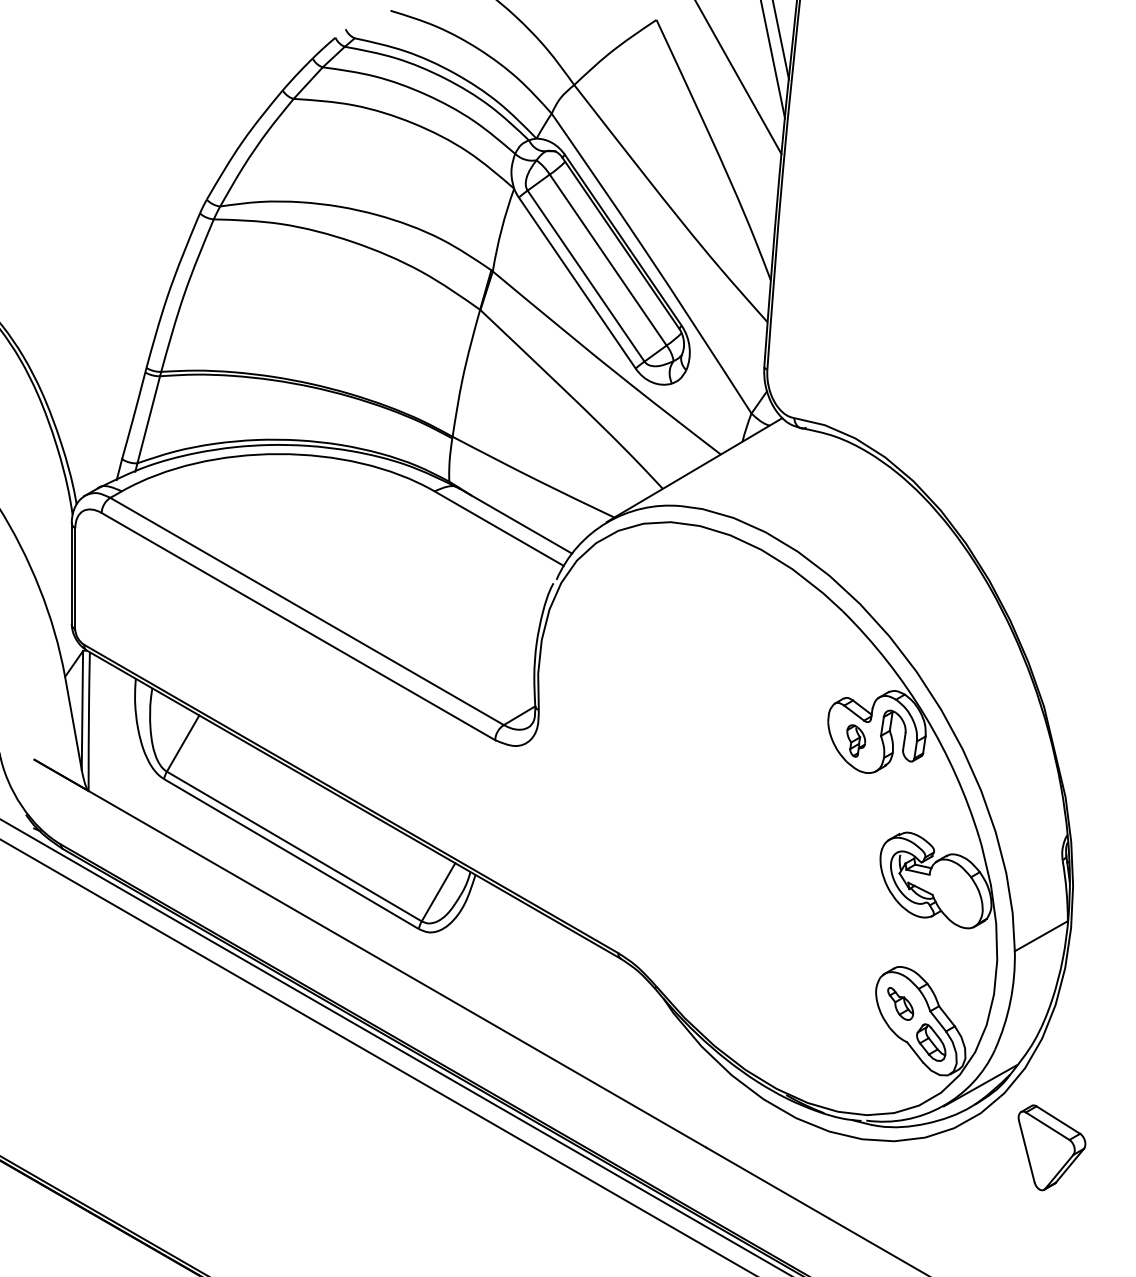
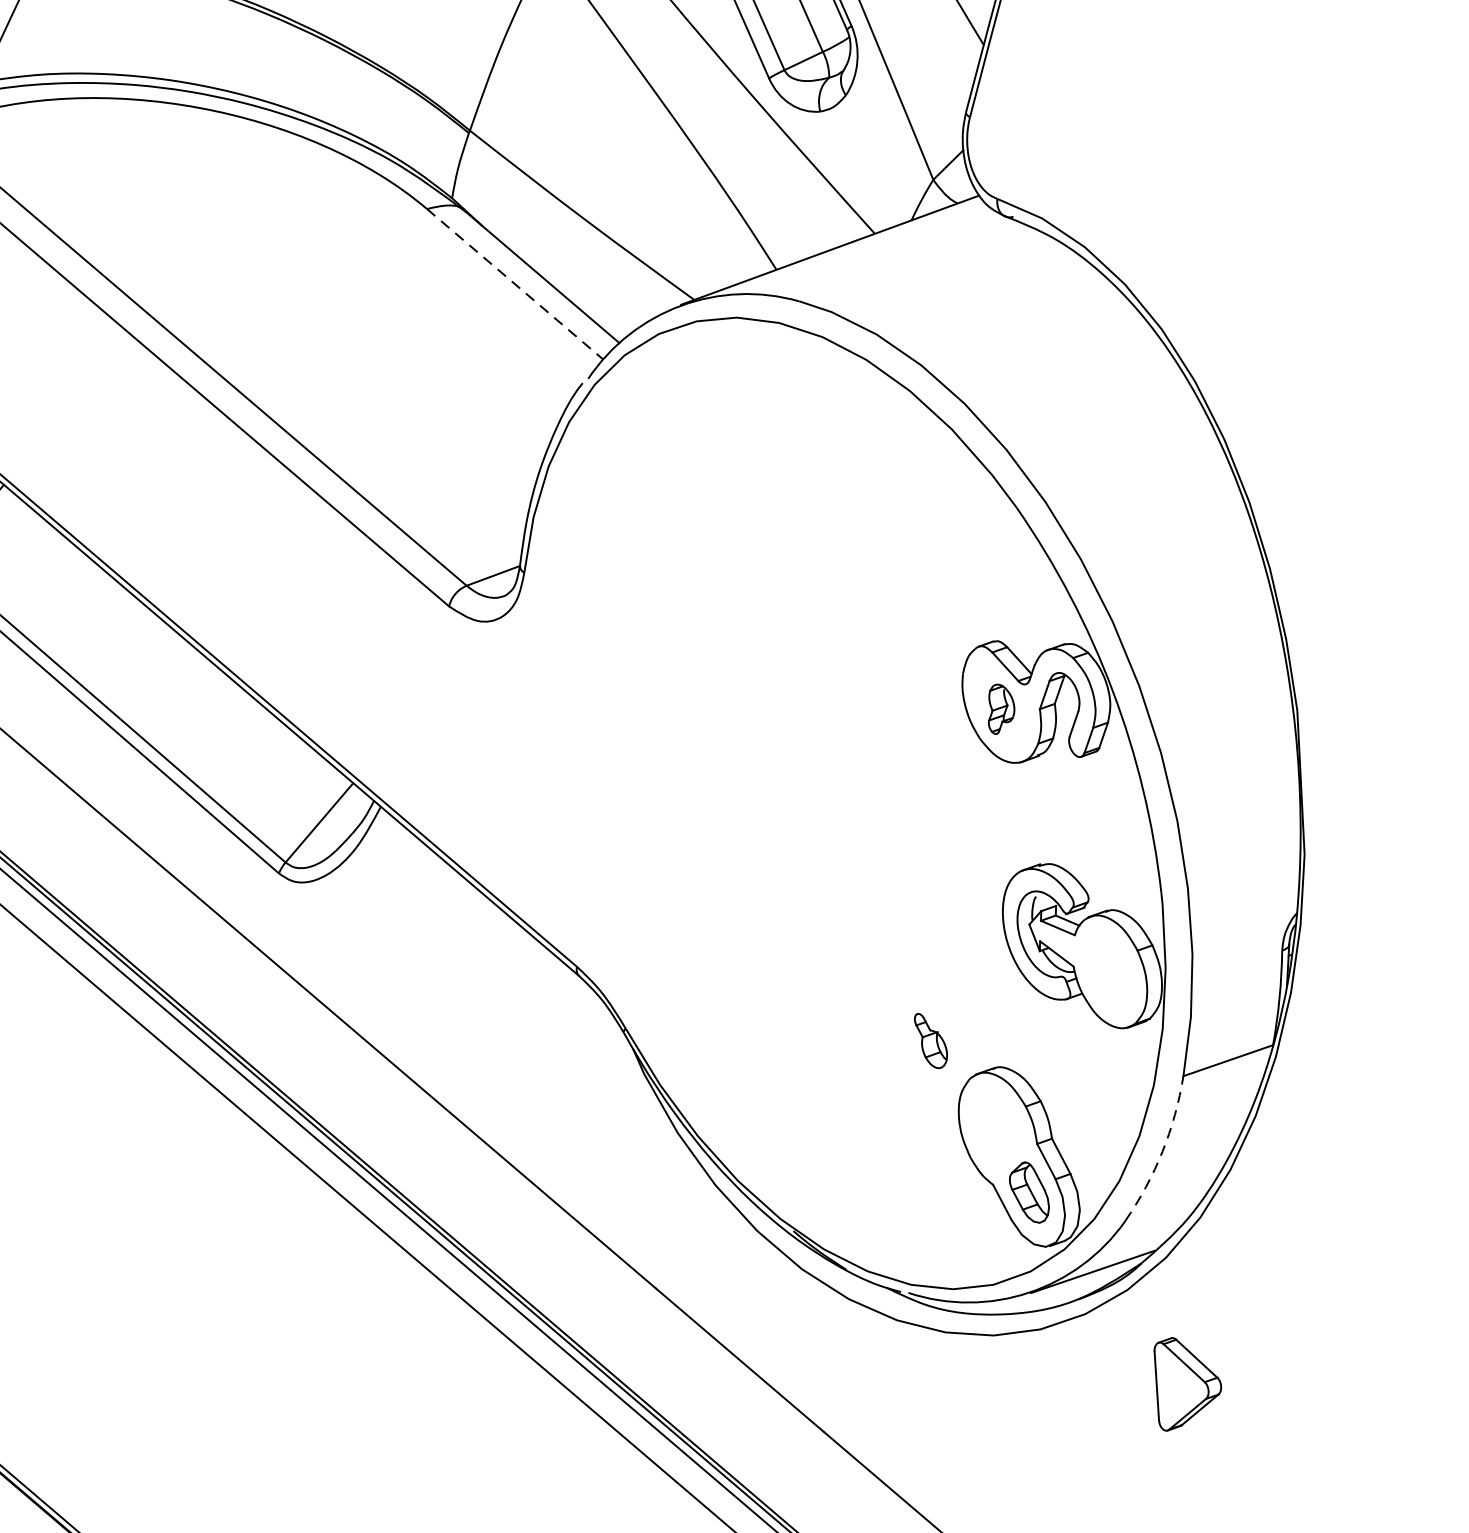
line: (499, 528) -> (515, 284), solid -> dashed
arc: (1010, 1001) -> (1162, 1151), solid -> dashed
part: (900, 1003) -> (930, 1040), moved
part: (1051, 1147) -> (1183, 1386), size x0.7

